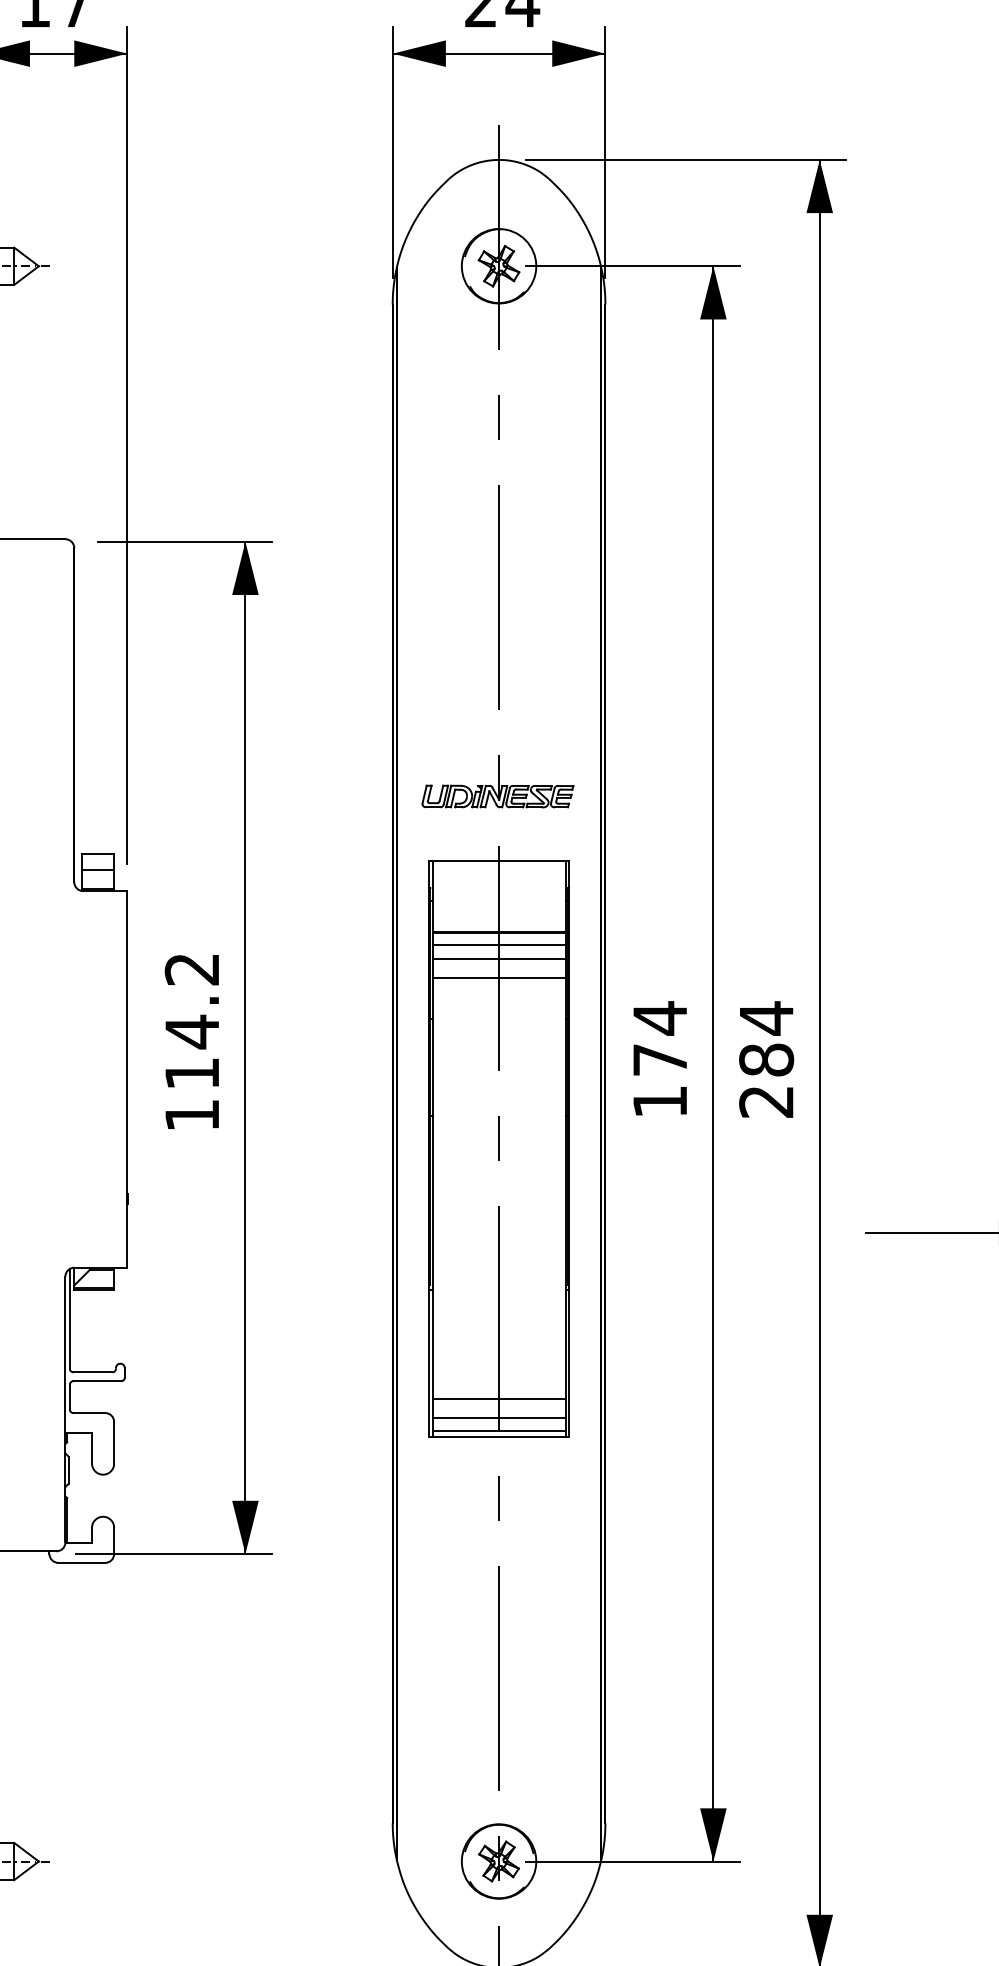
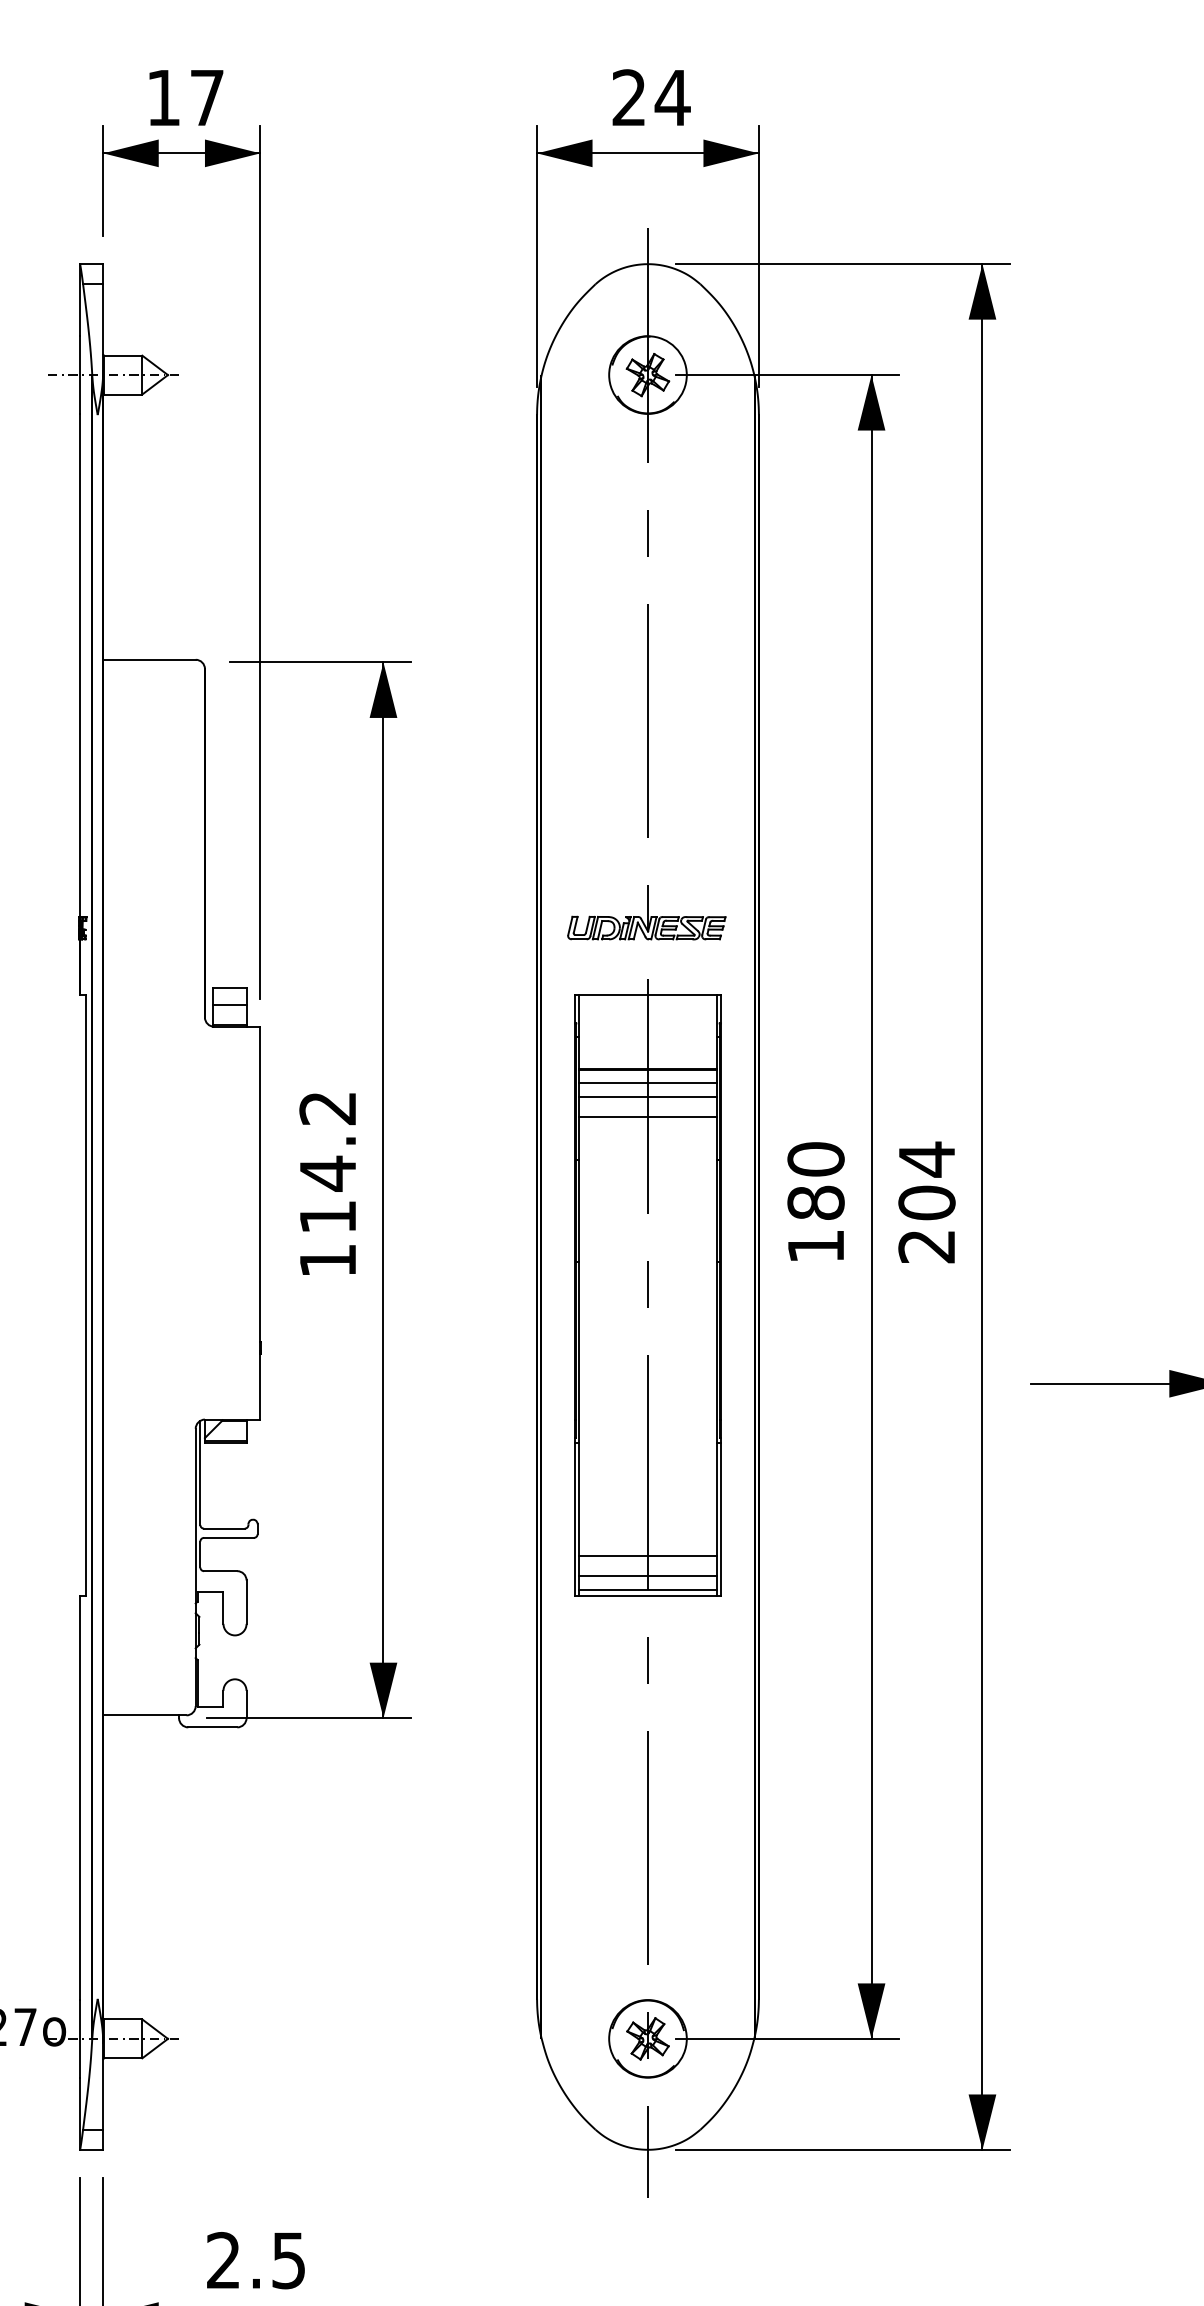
text: (659, 1038) -> (815, 1180), 174 -> 180
text: (766, 1059) -> (926, 1202), 284 -> 204

